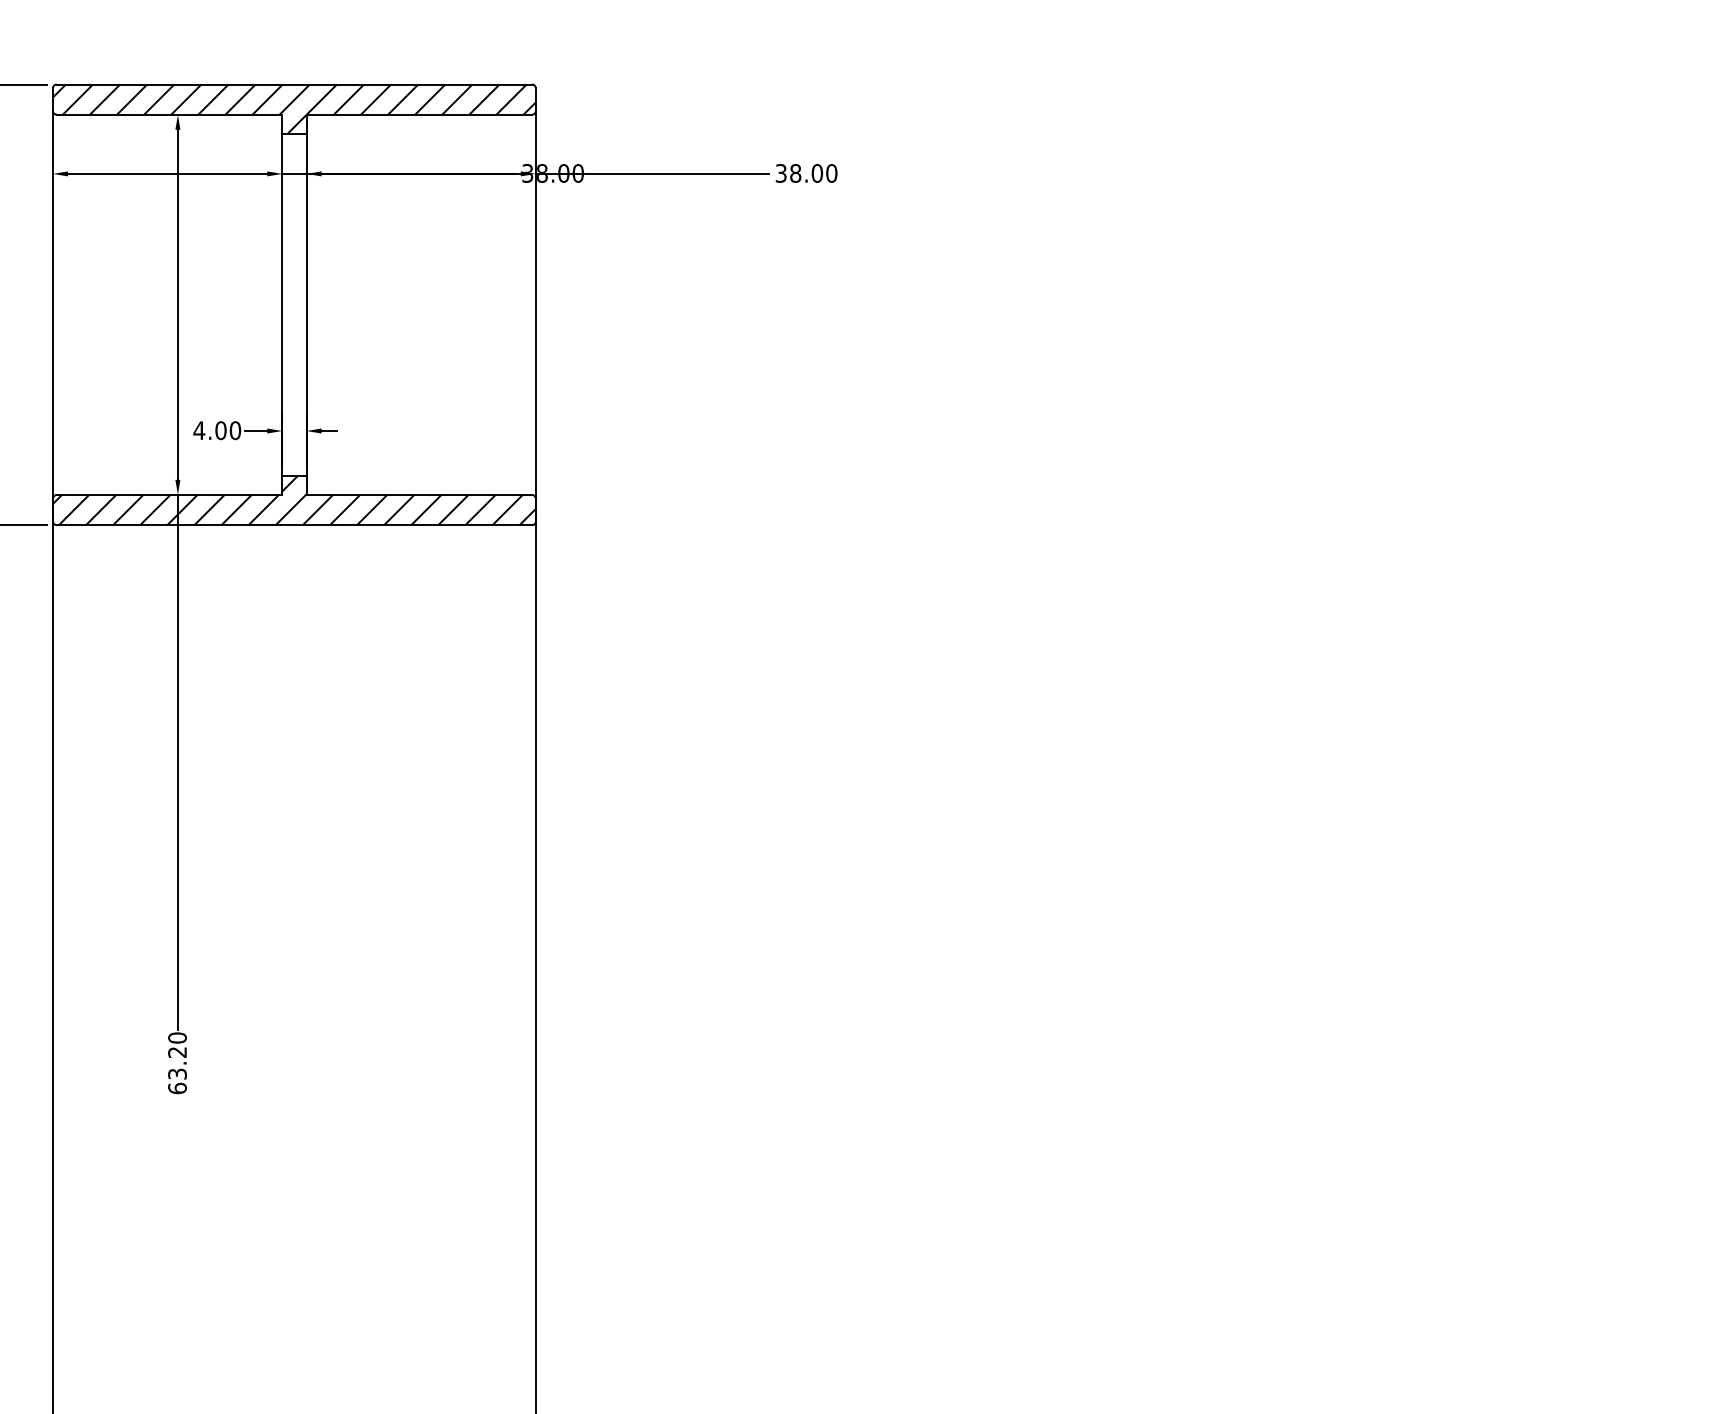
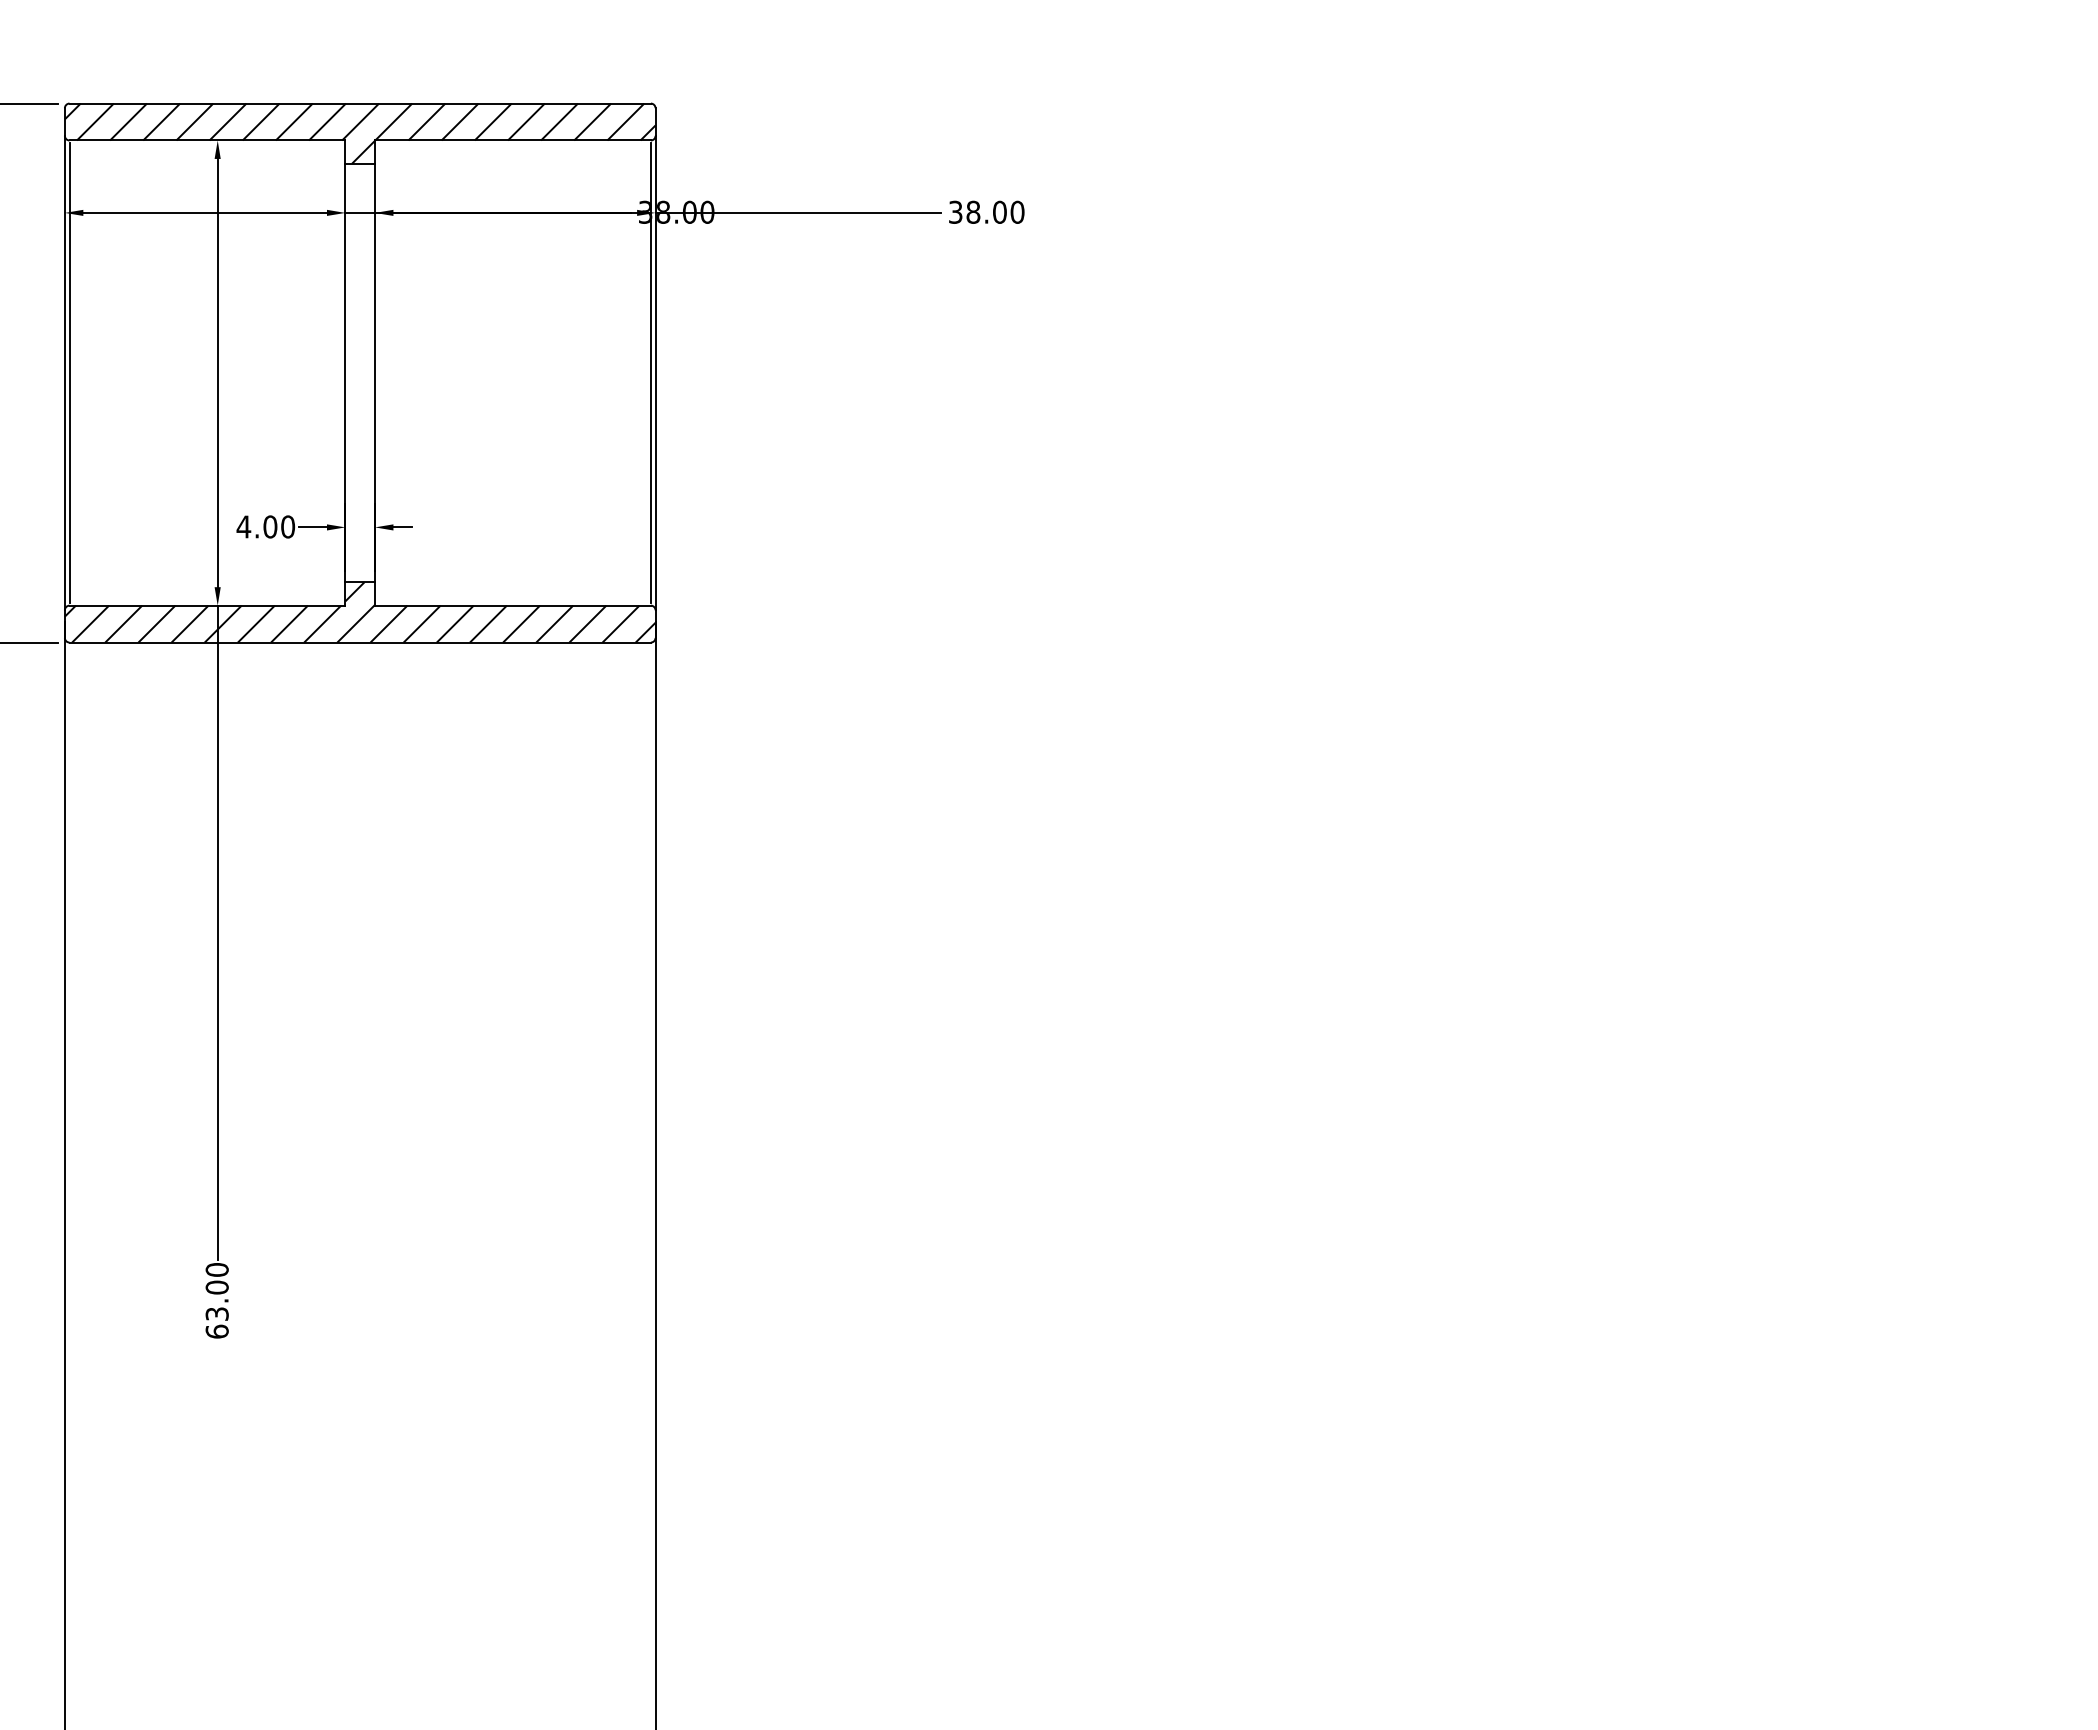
line: (56, 304) -> (69, 372), added
line: (531, 304) -> (650, 372), added
text: (176, 1052) -> (216, 1287), 63.20 -> 63.00

